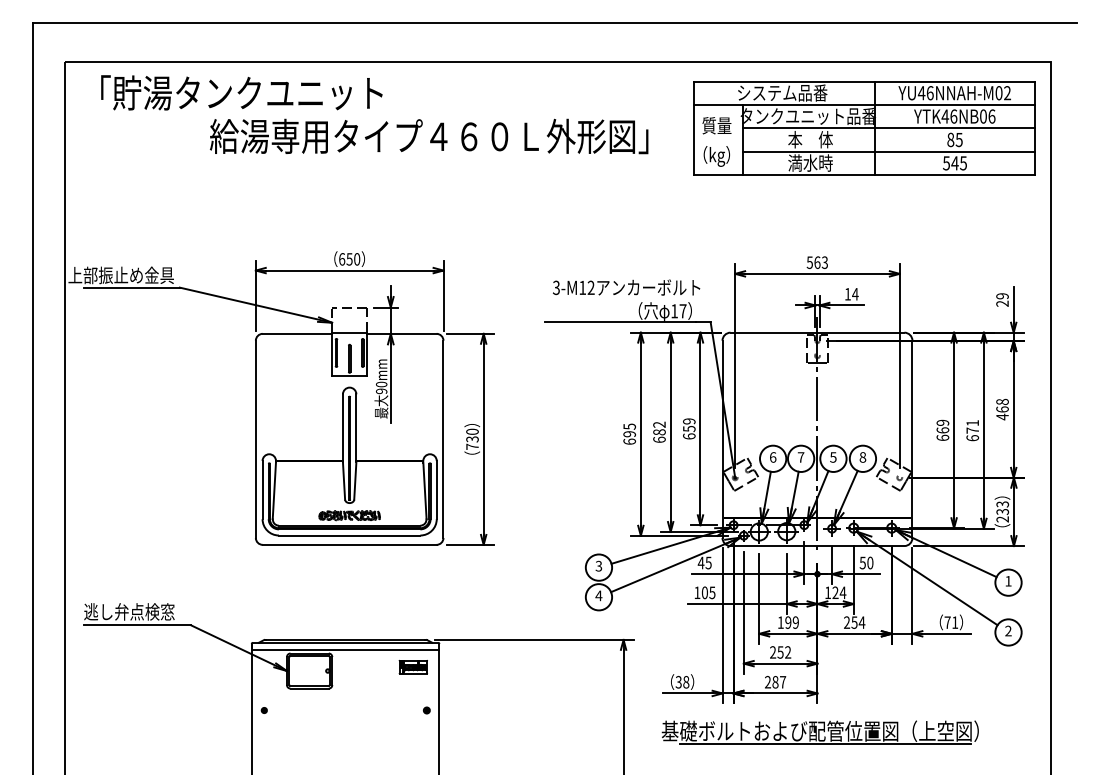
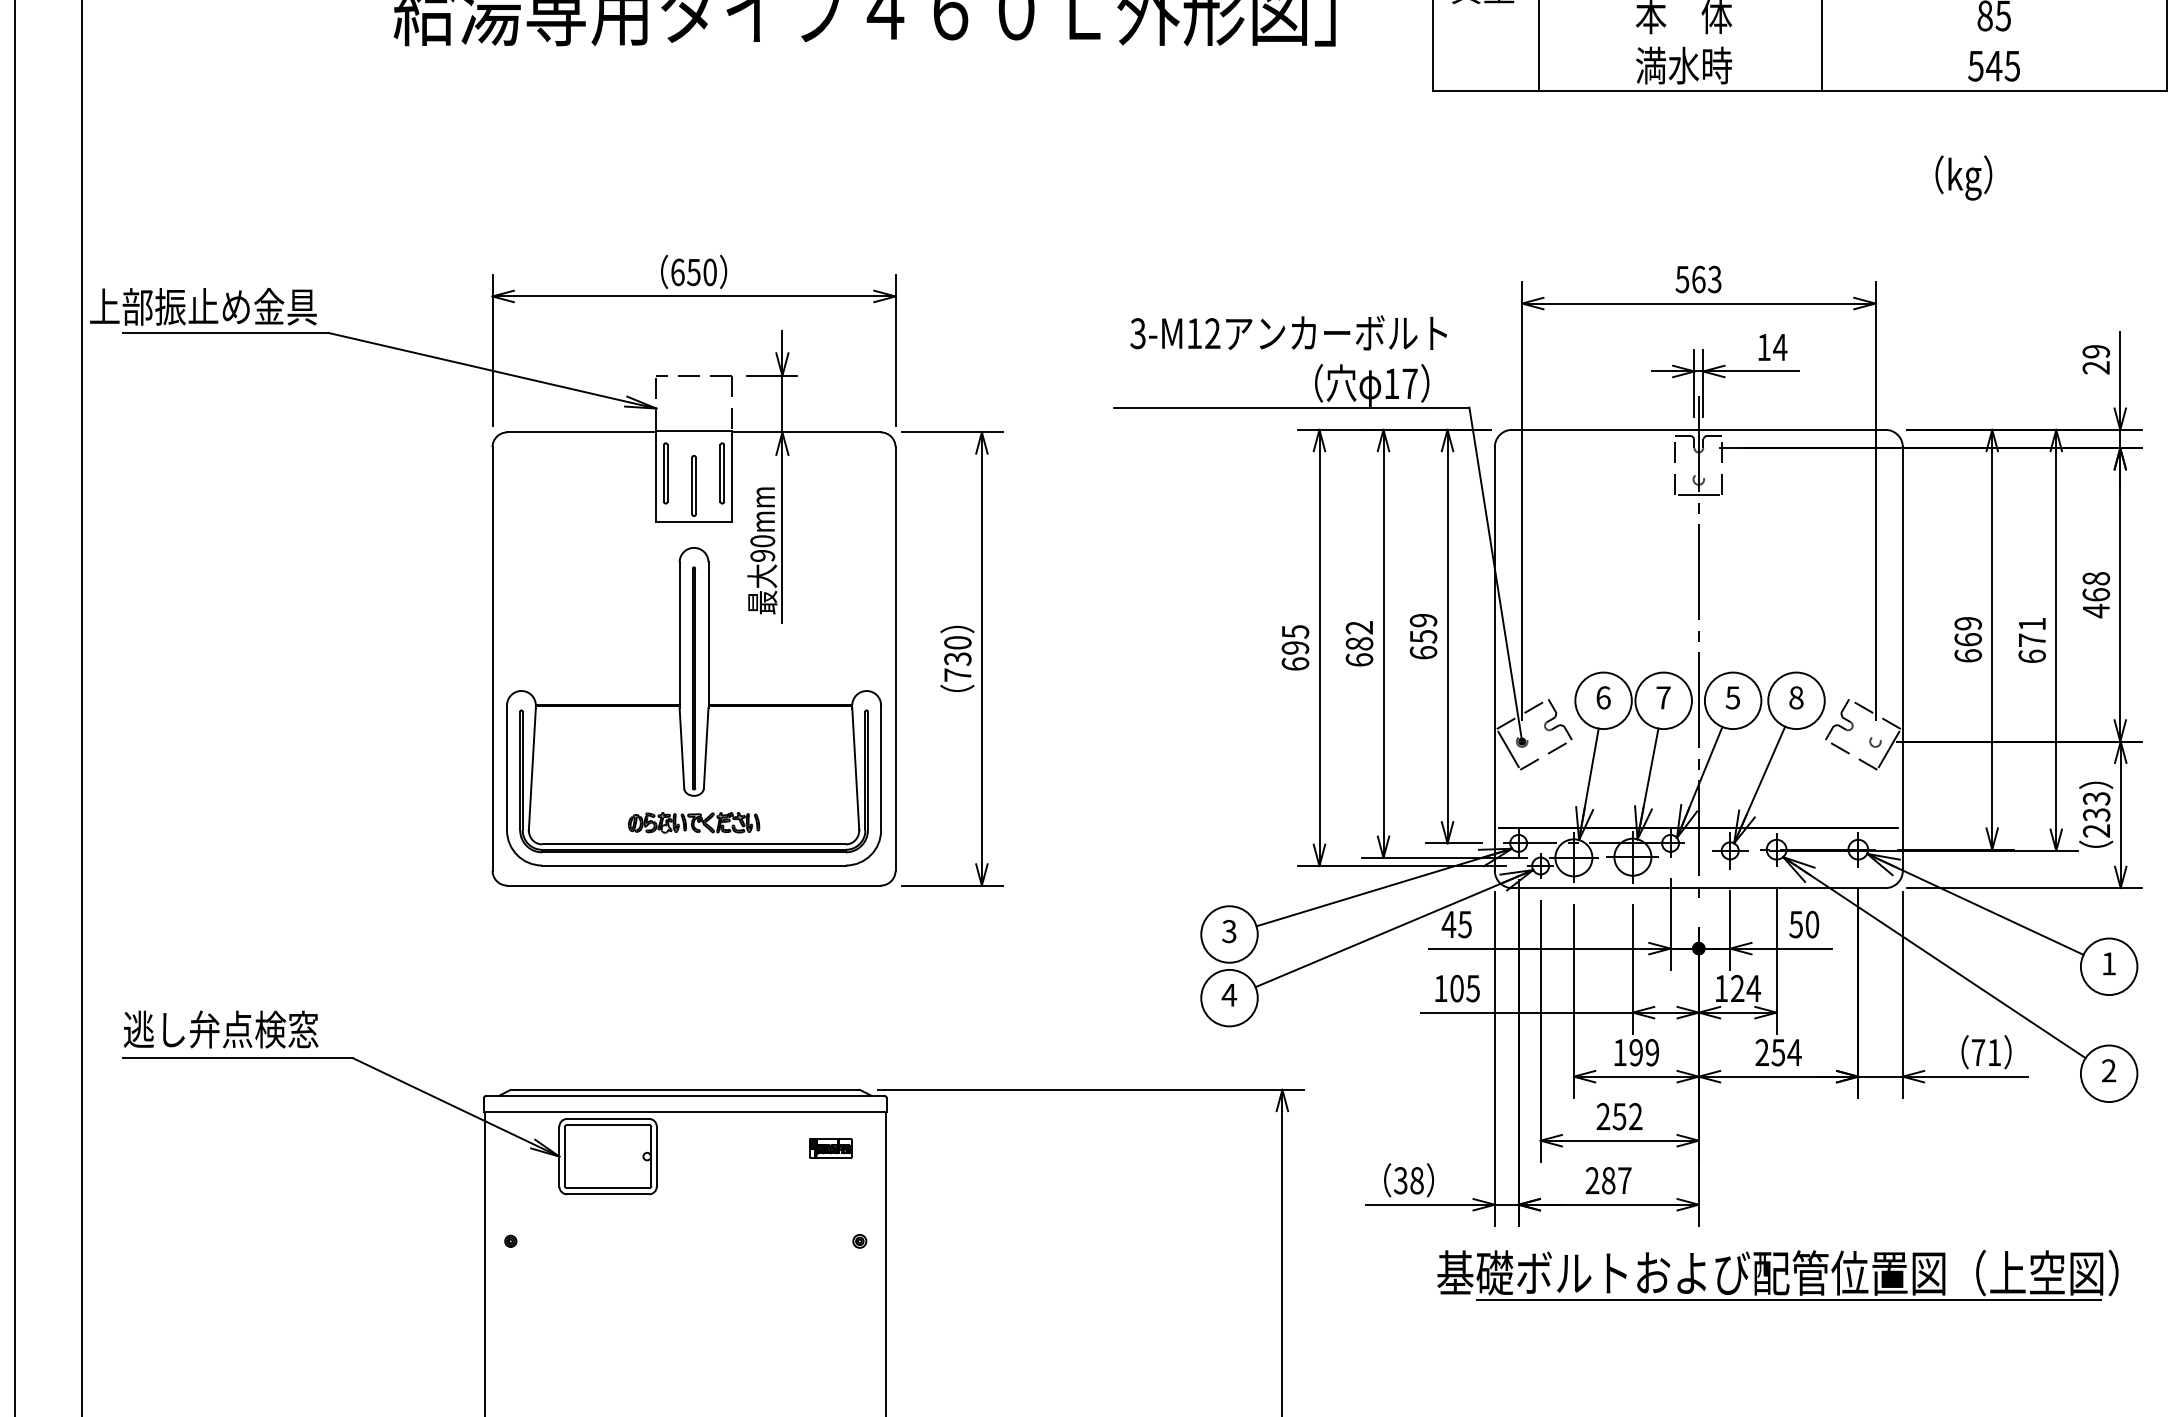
line: (889, 151) -> (1853, 40), removed
text: (716, 156) -> (1963, 178), moved
part: (412, 667) -> (829, 1148), size x0.7
part: (819, 732) -> (1776, 1275), moved

